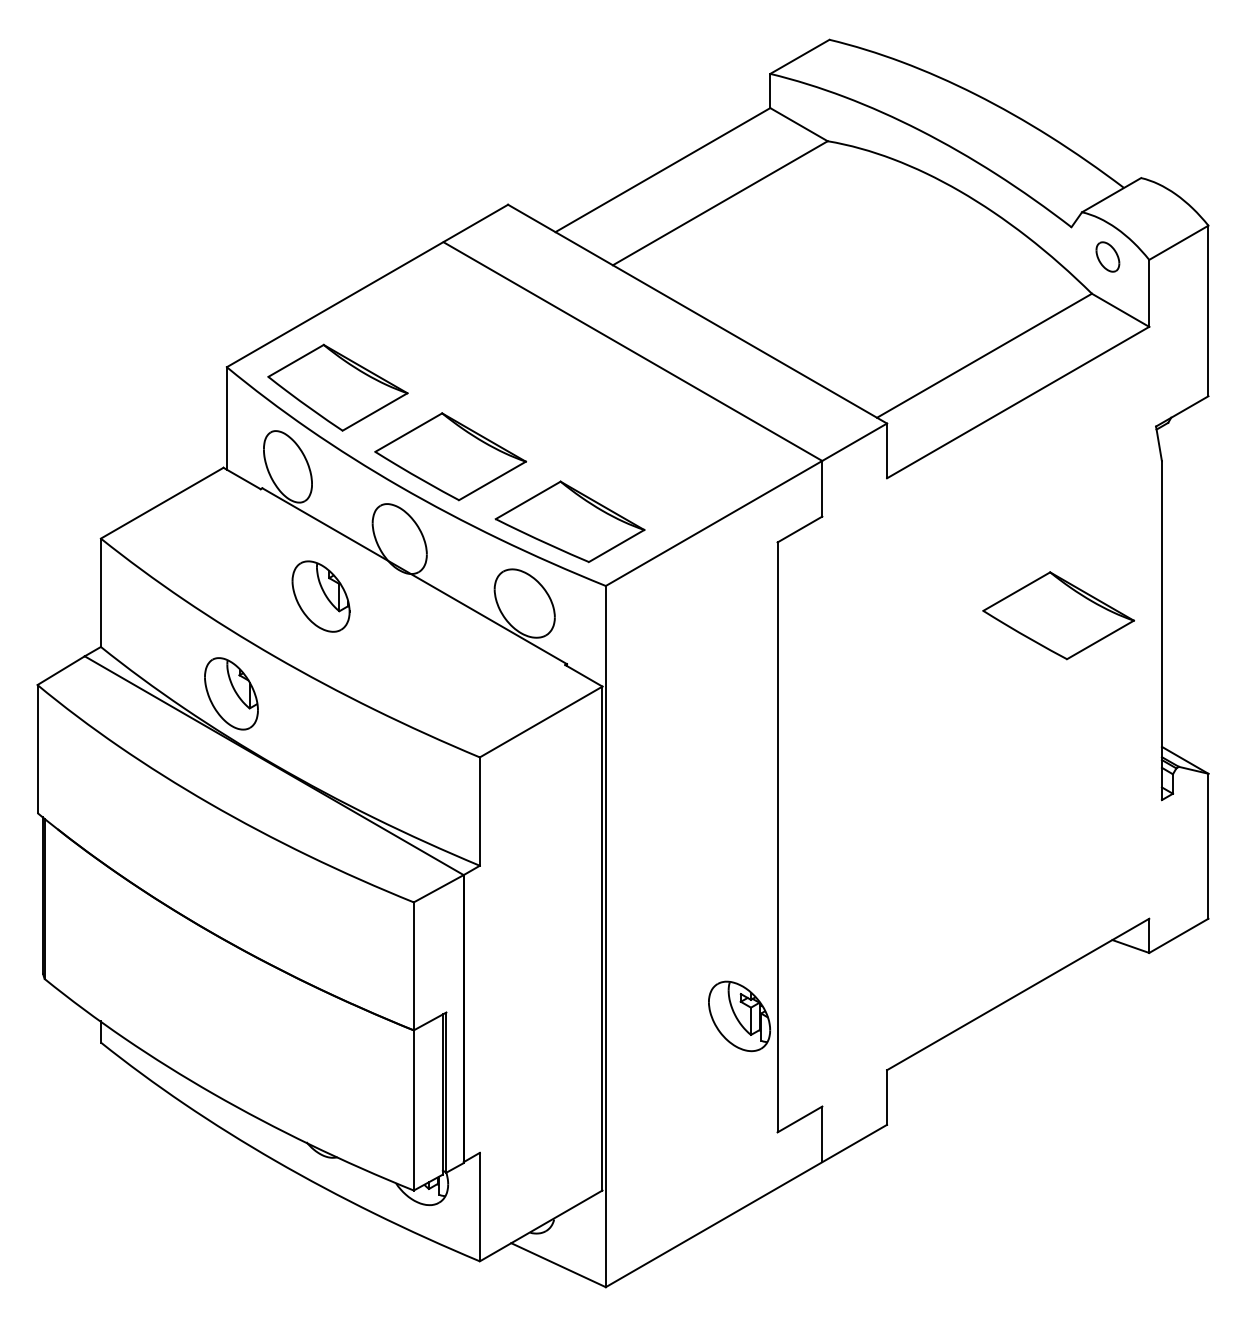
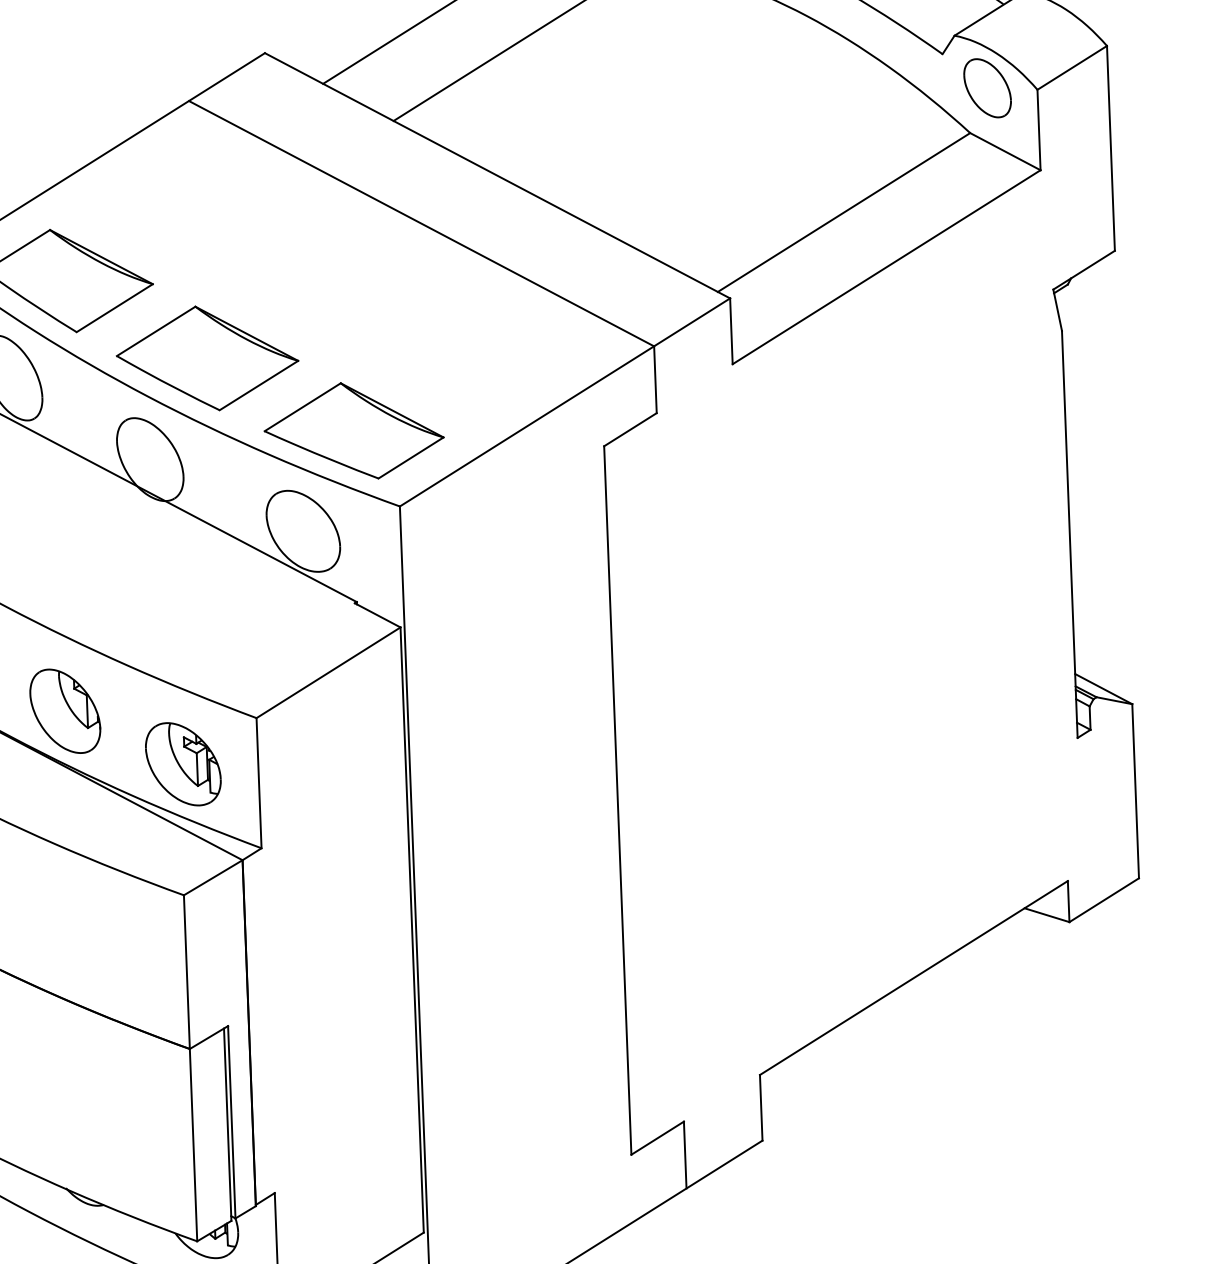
part: (1107, 256) -> (987, 87), size x1.67
part: (320, 596) -> (64, 711), moved
part: (1058, 615) -> (944, 521), removed
part: (739, 1016) -> (183, 764), moved

